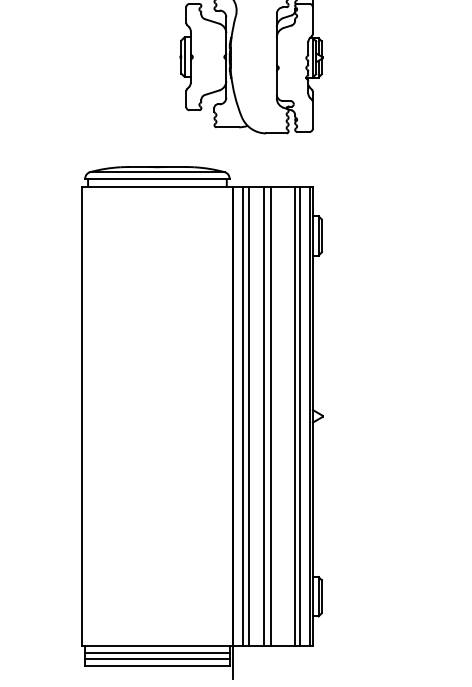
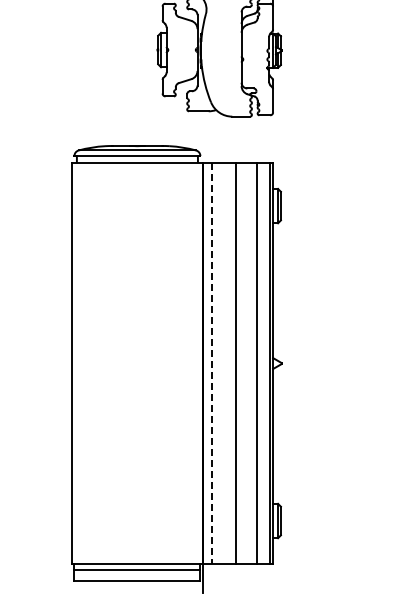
line: (249, 416) -> (217, 363), removed
line: (264, 416) -> (230, 363), removed
line: (300, 416) -> (262, 363), removed
line: (242, 417) -> (211, 364), solid -> dashed
line: (157, 659) -> (137, 575), removed

